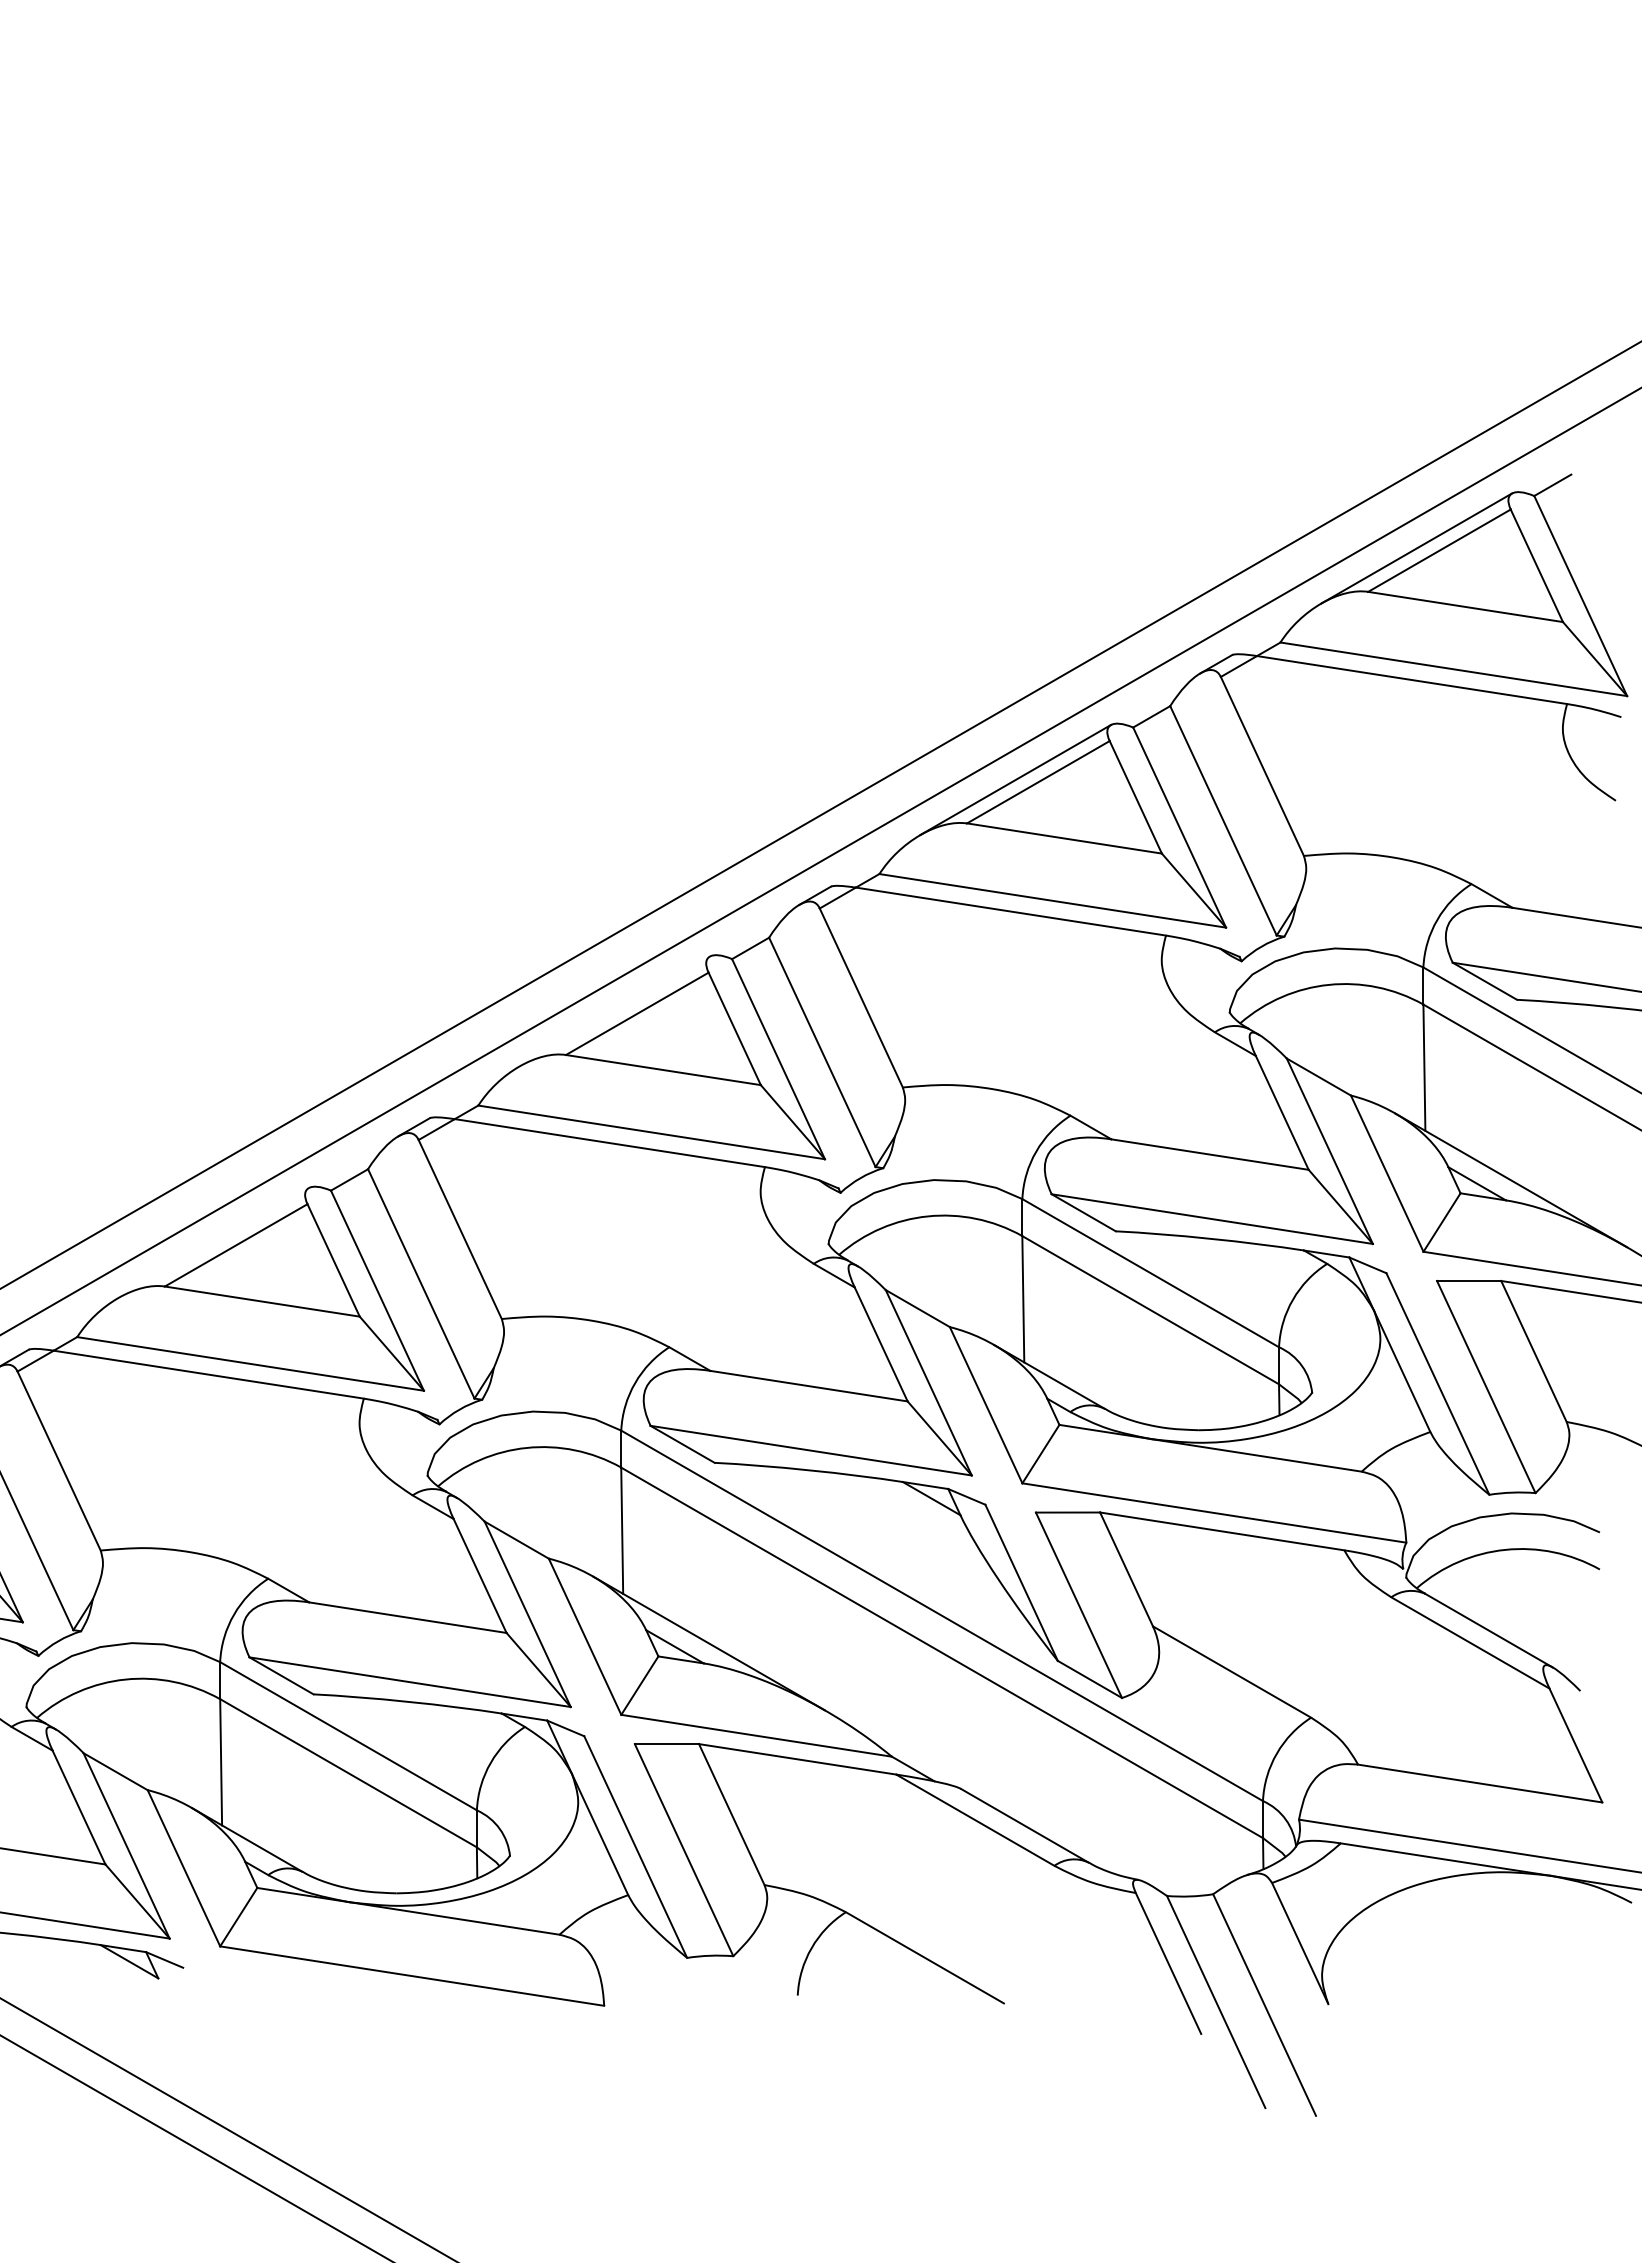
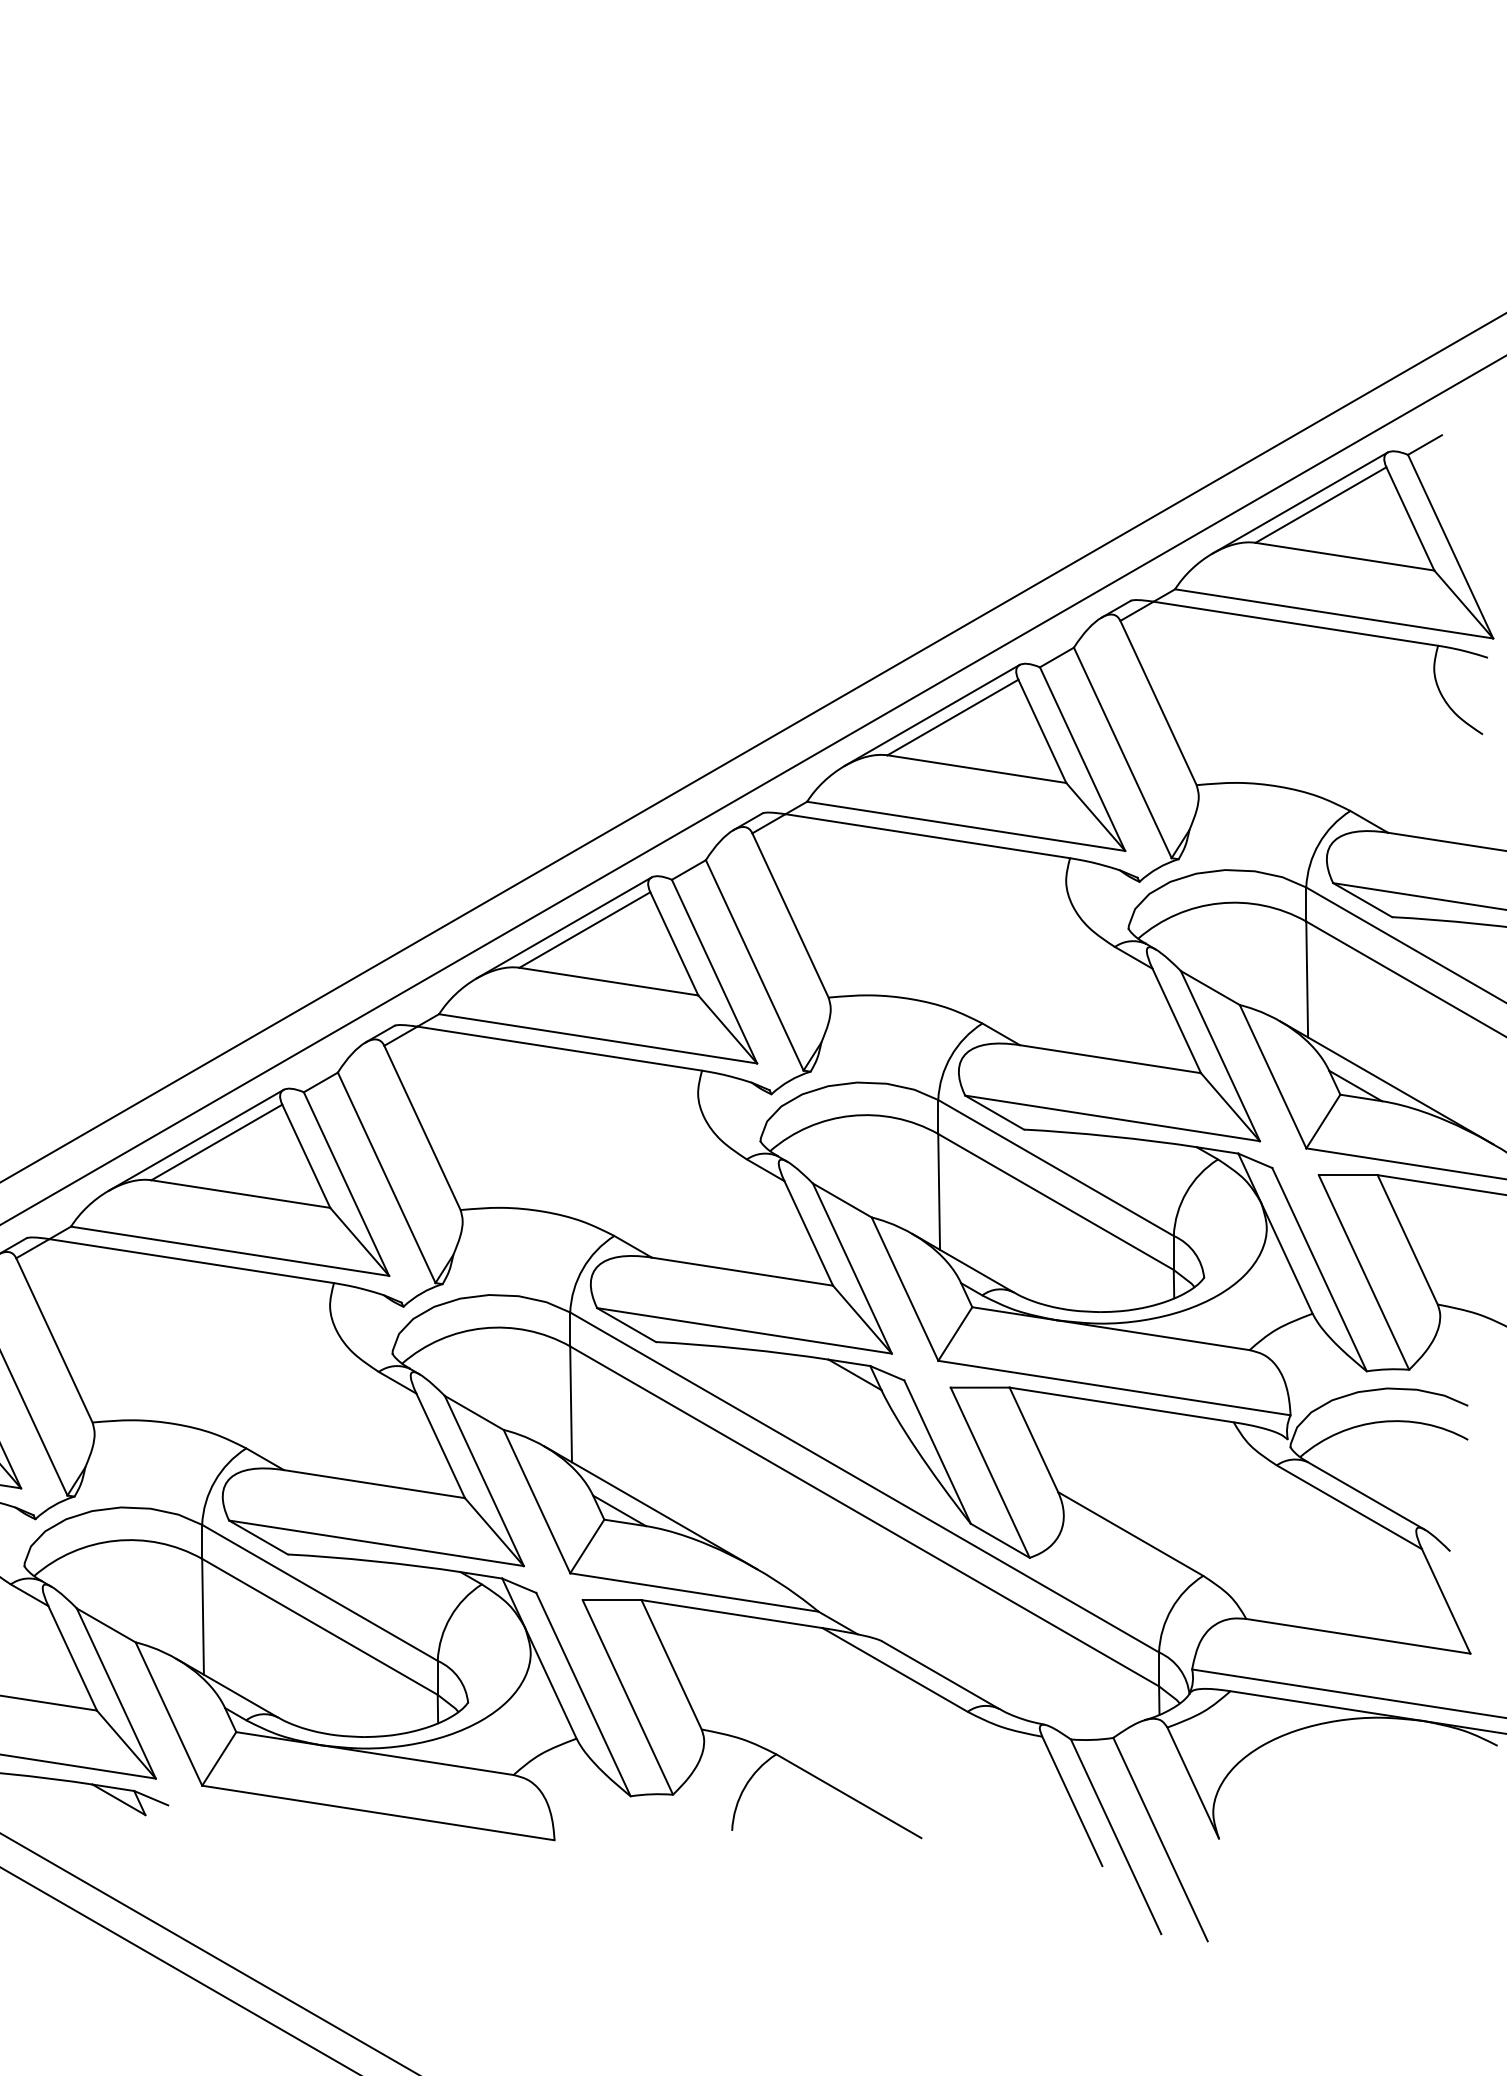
line: (614, 1011) -> (564, 927), added
line: (213, 1243) -> (196, 1140), added

